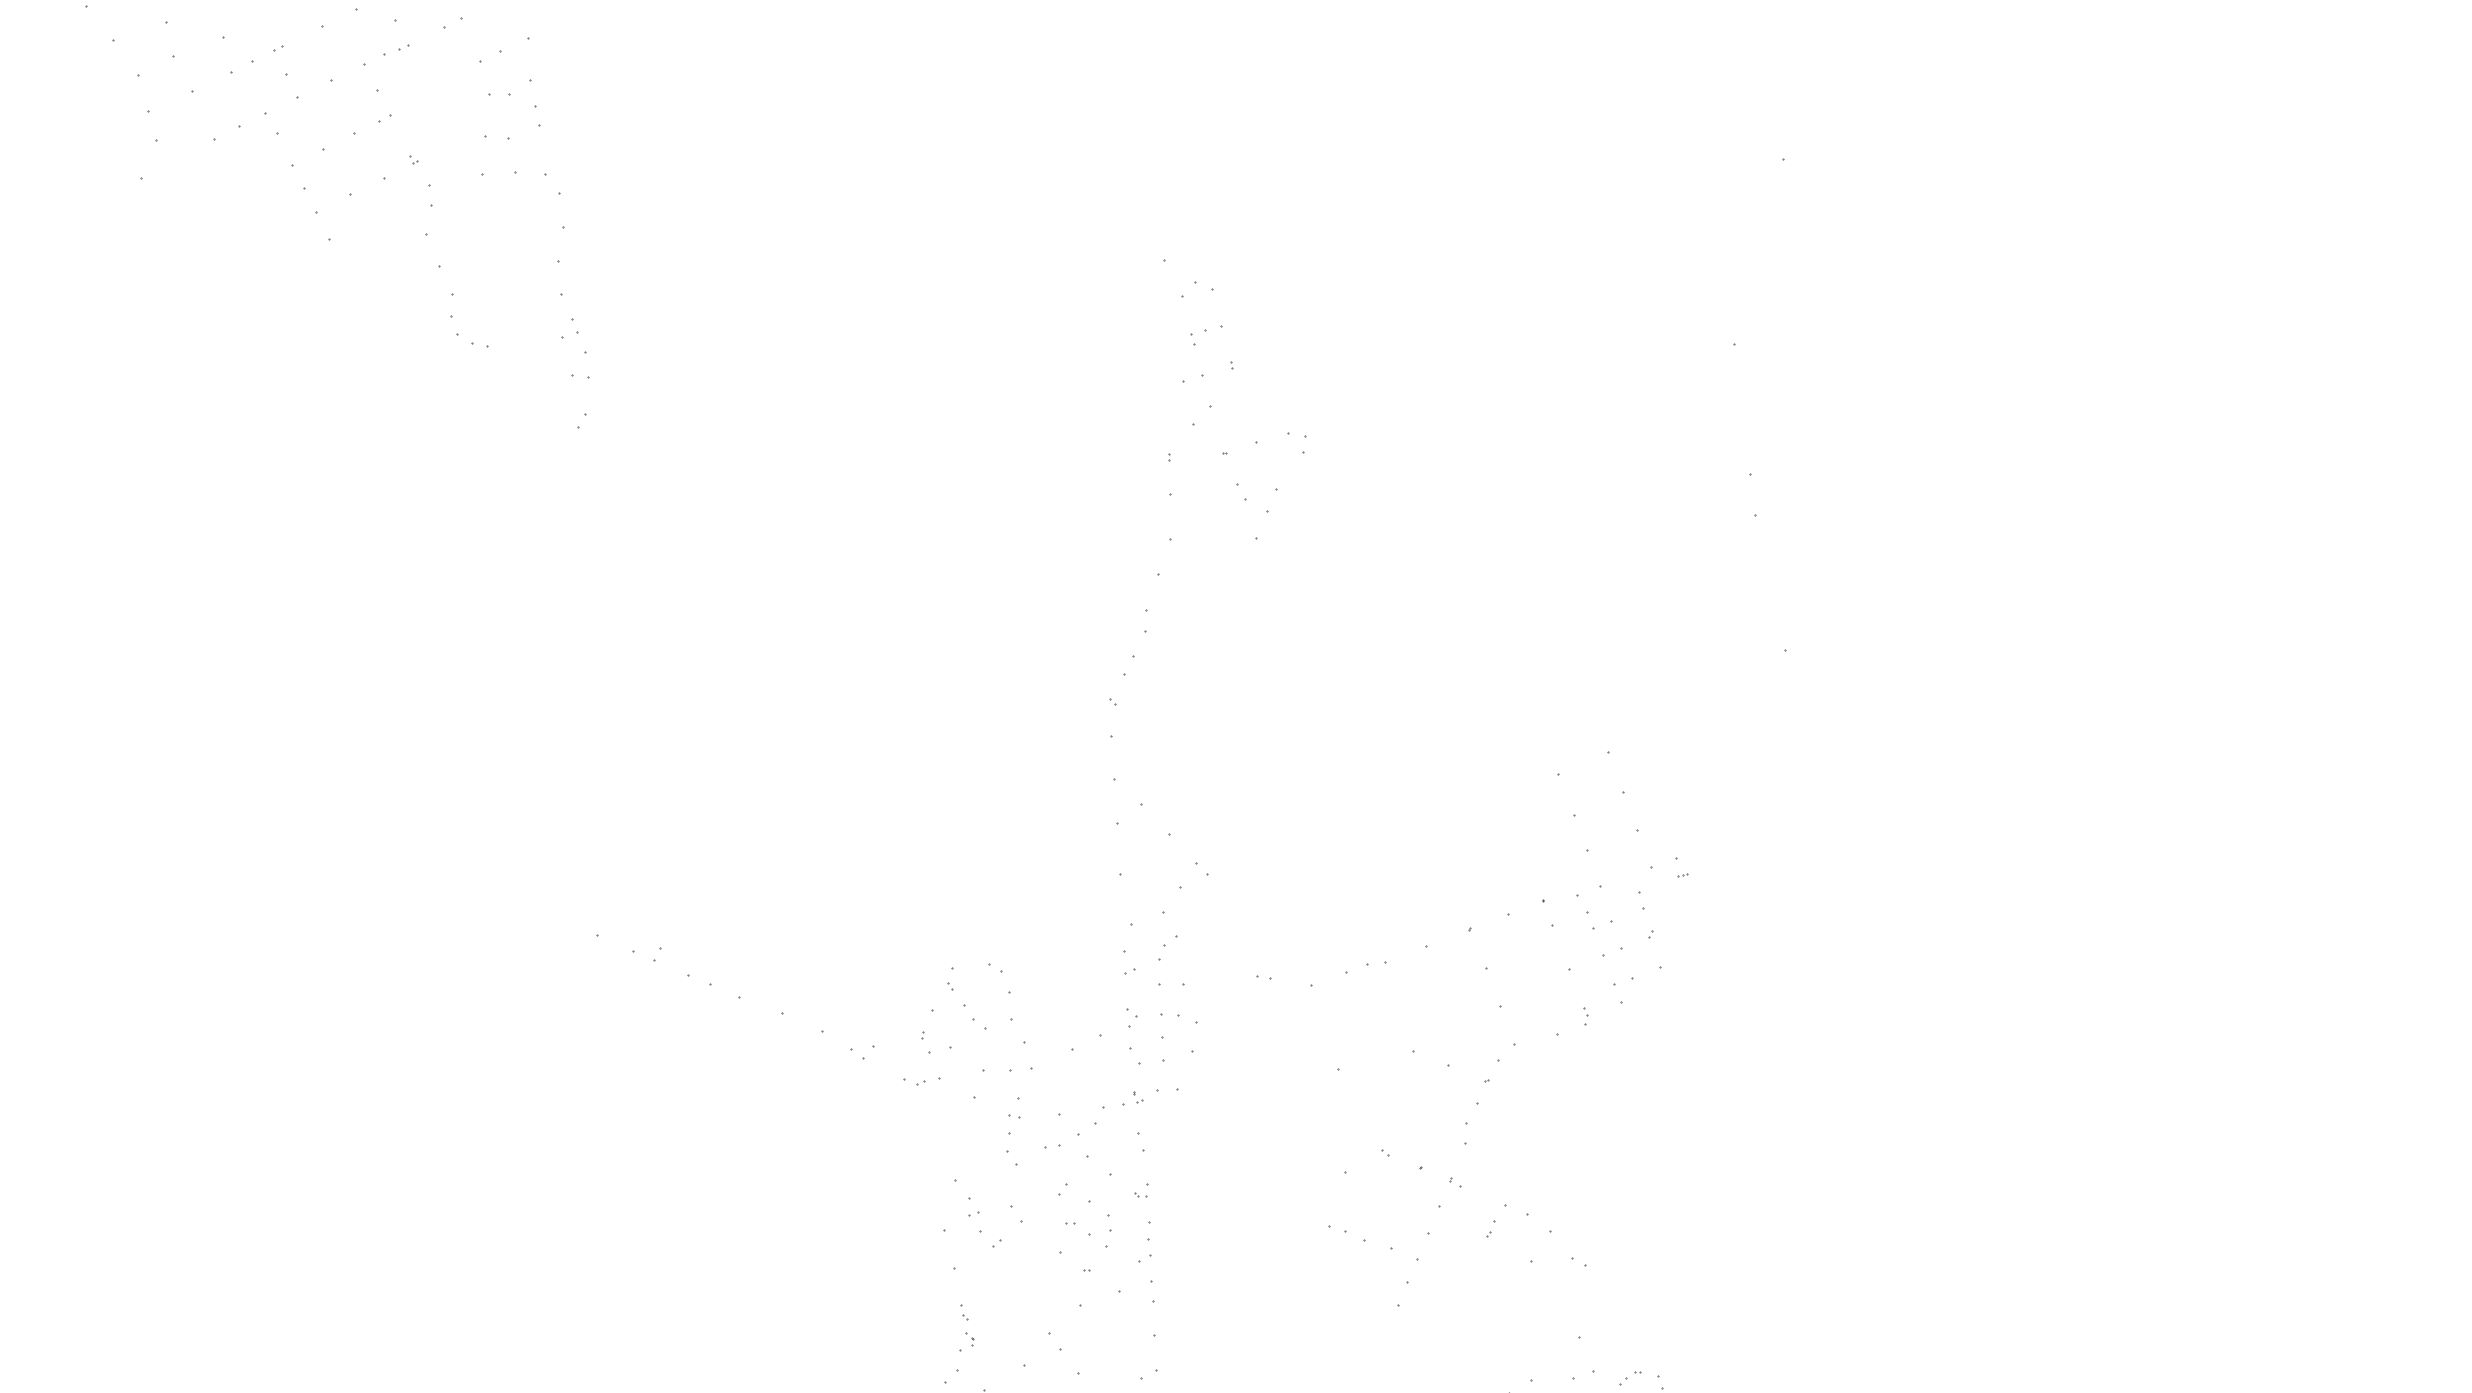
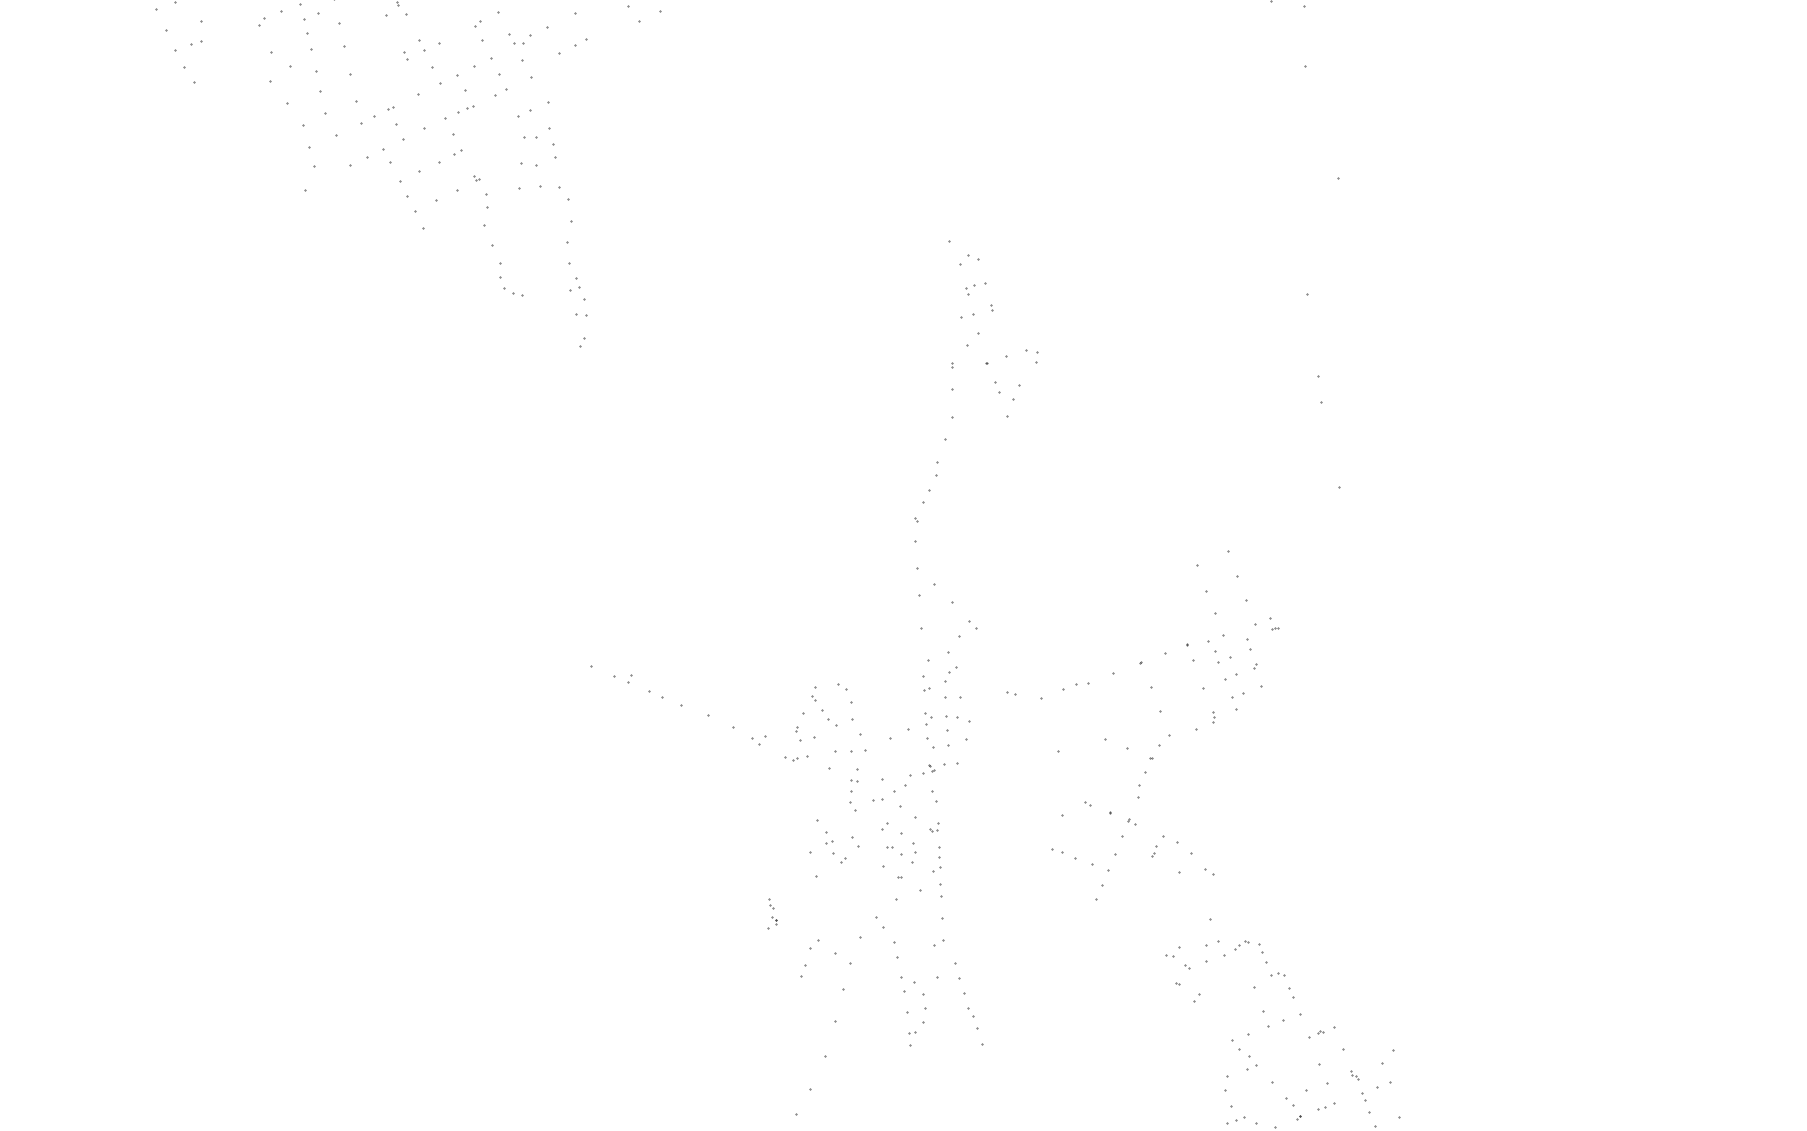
part: (966, 1327) -> (772, 913), moved

